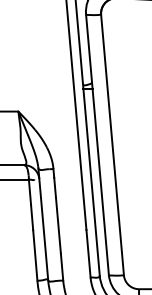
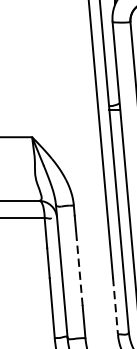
line: (58, 225) -> (79, 272), solid -> dashed
line: (88, 253) -> (115, 305), solid -> dashed

